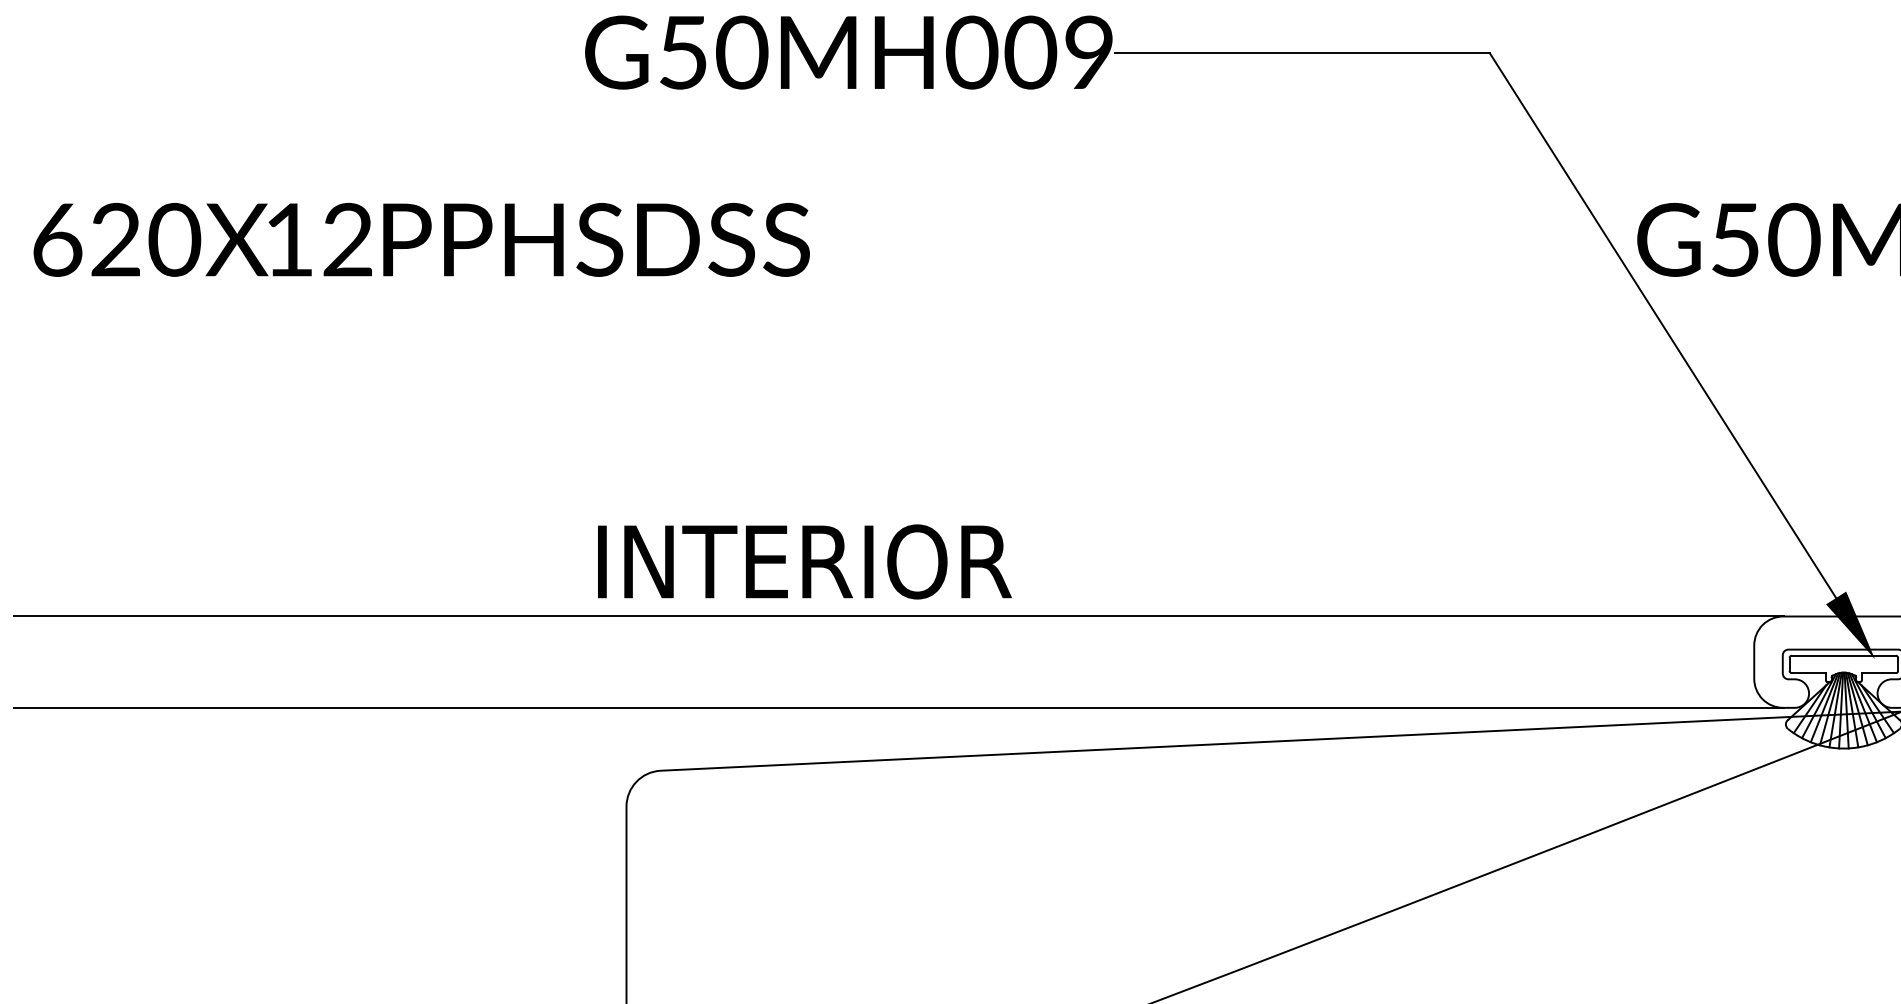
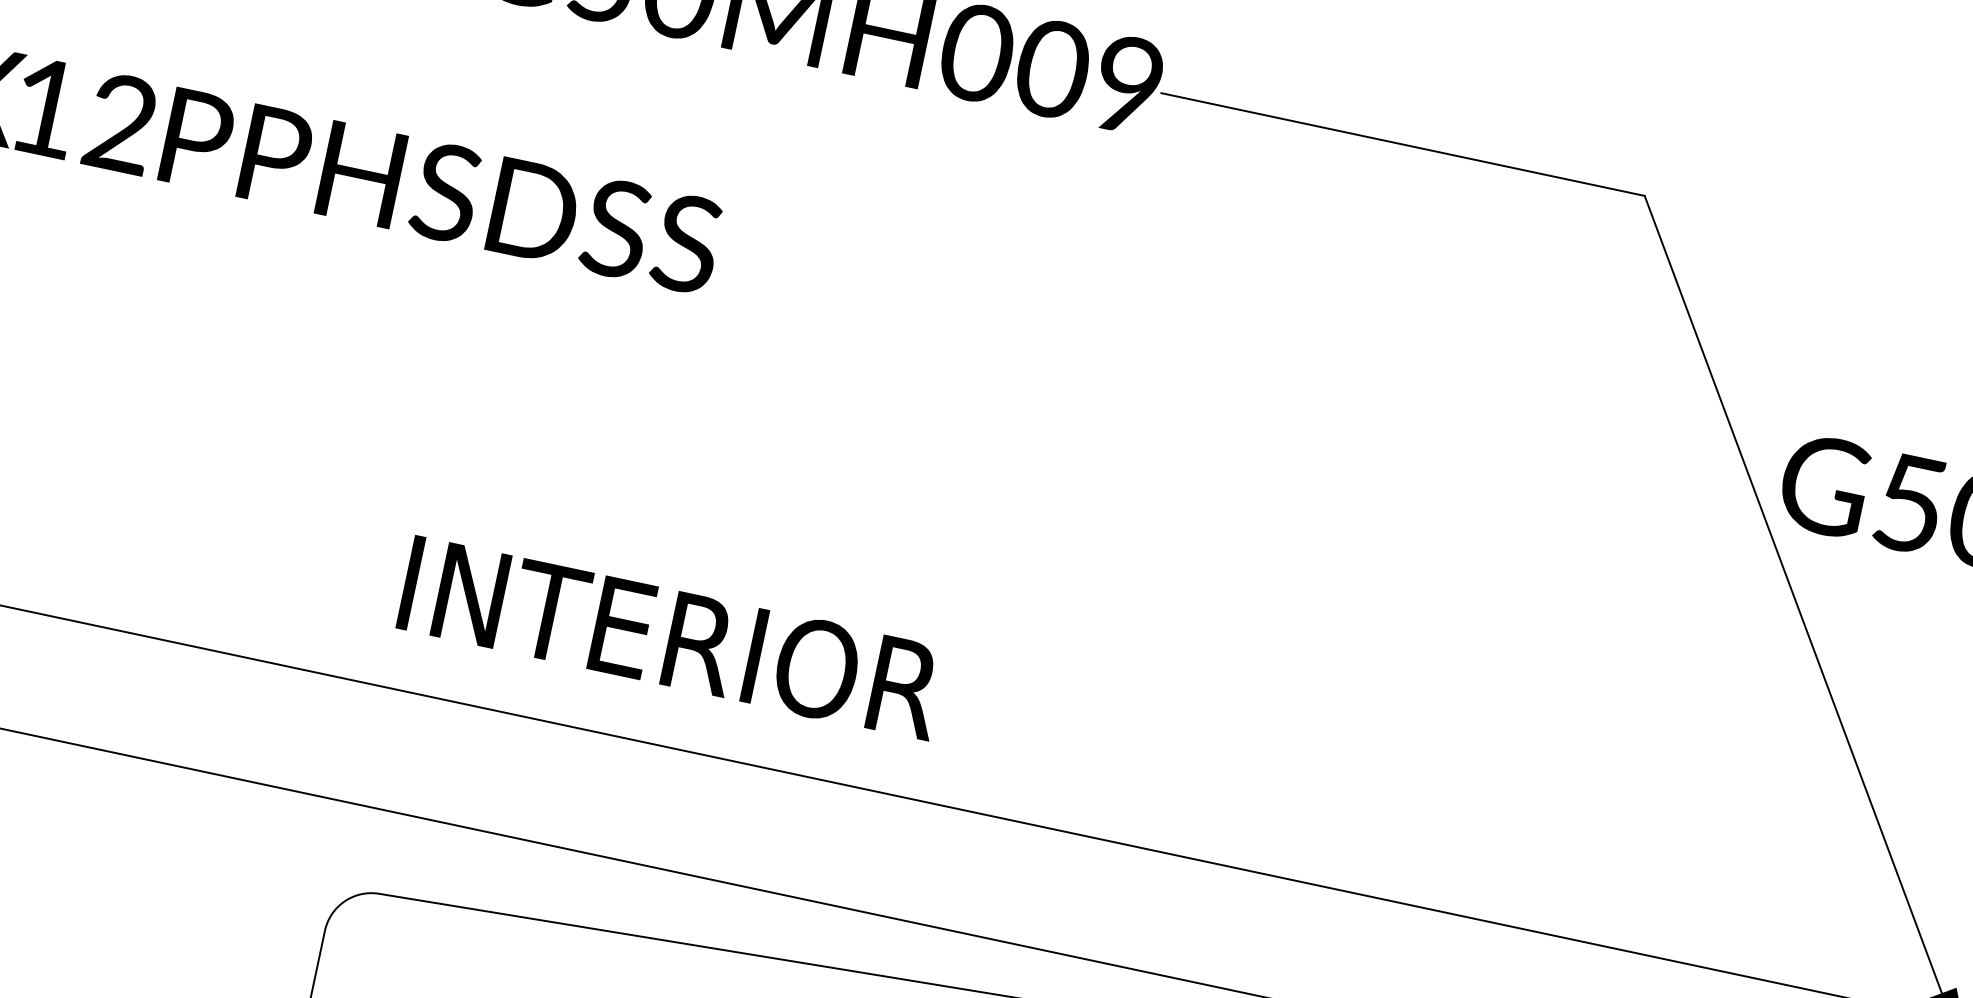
text: (804, 561) -> (671, 637), moved

